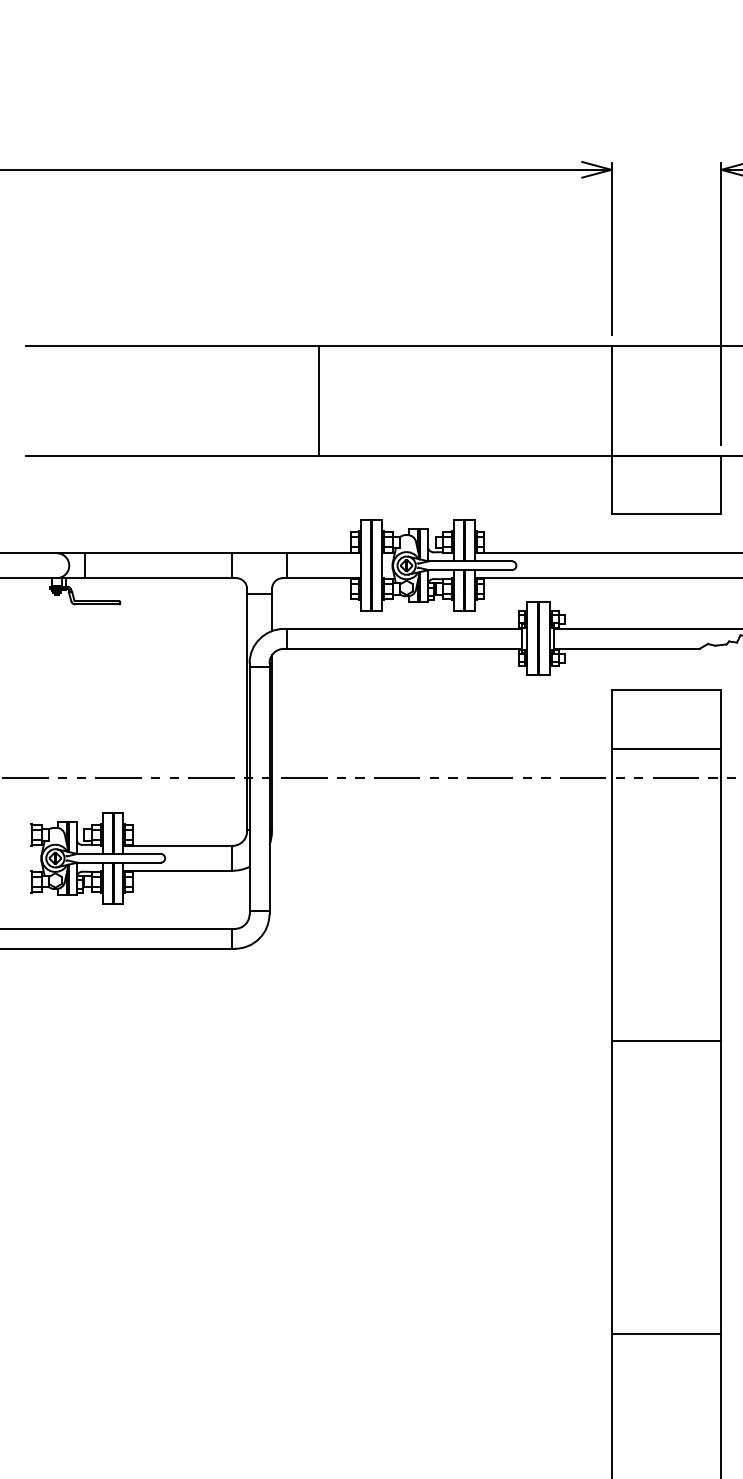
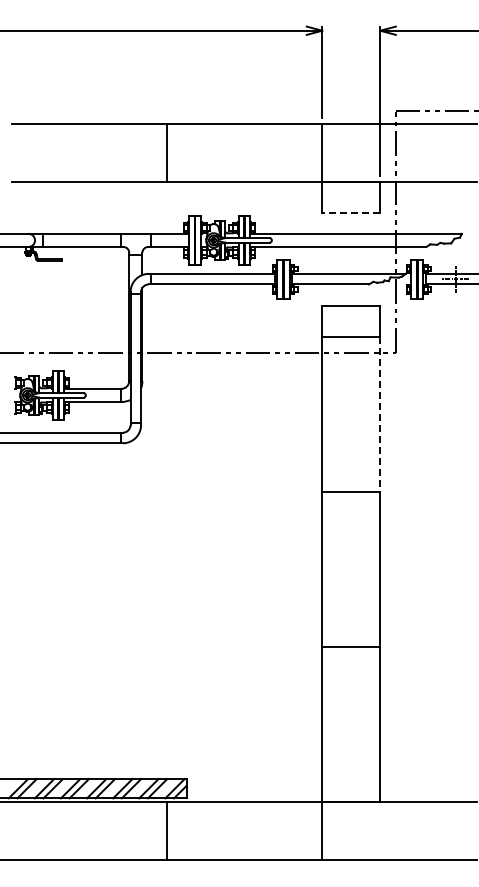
line: (664, 514) -> (350, 213), solid -> dashed
line: (721, 896) -> (380, 415), solid -> dashed

